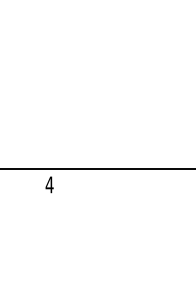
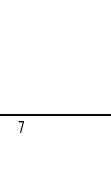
text: (49, 184) -> (21, 126), 4 -> 7

